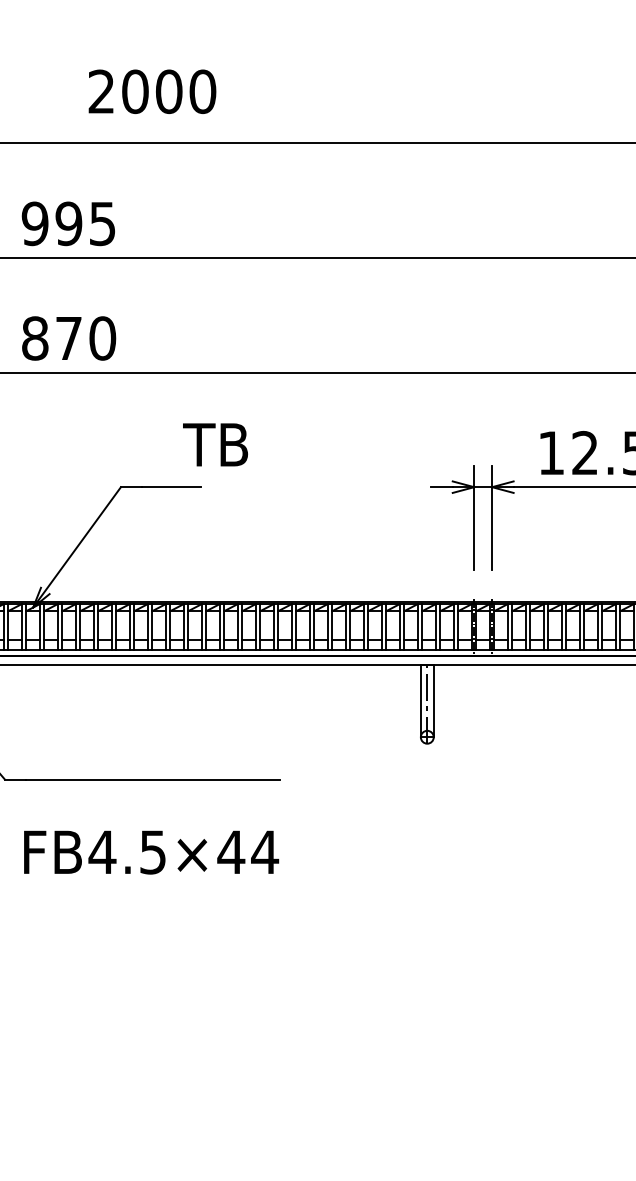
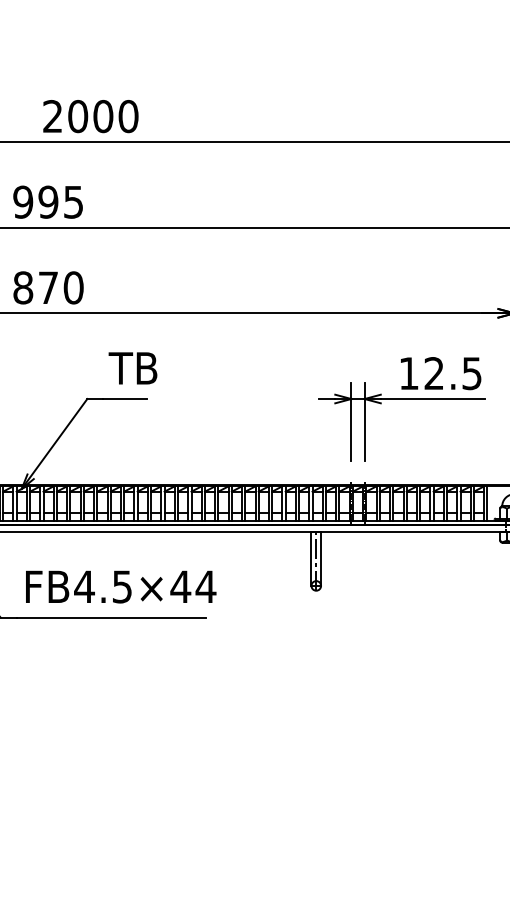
text: (151, 91) -> (90, 116), moved
text: (214, 445) -> (132, 368), moved
text: (151, 851) -> (121, 586), moved

